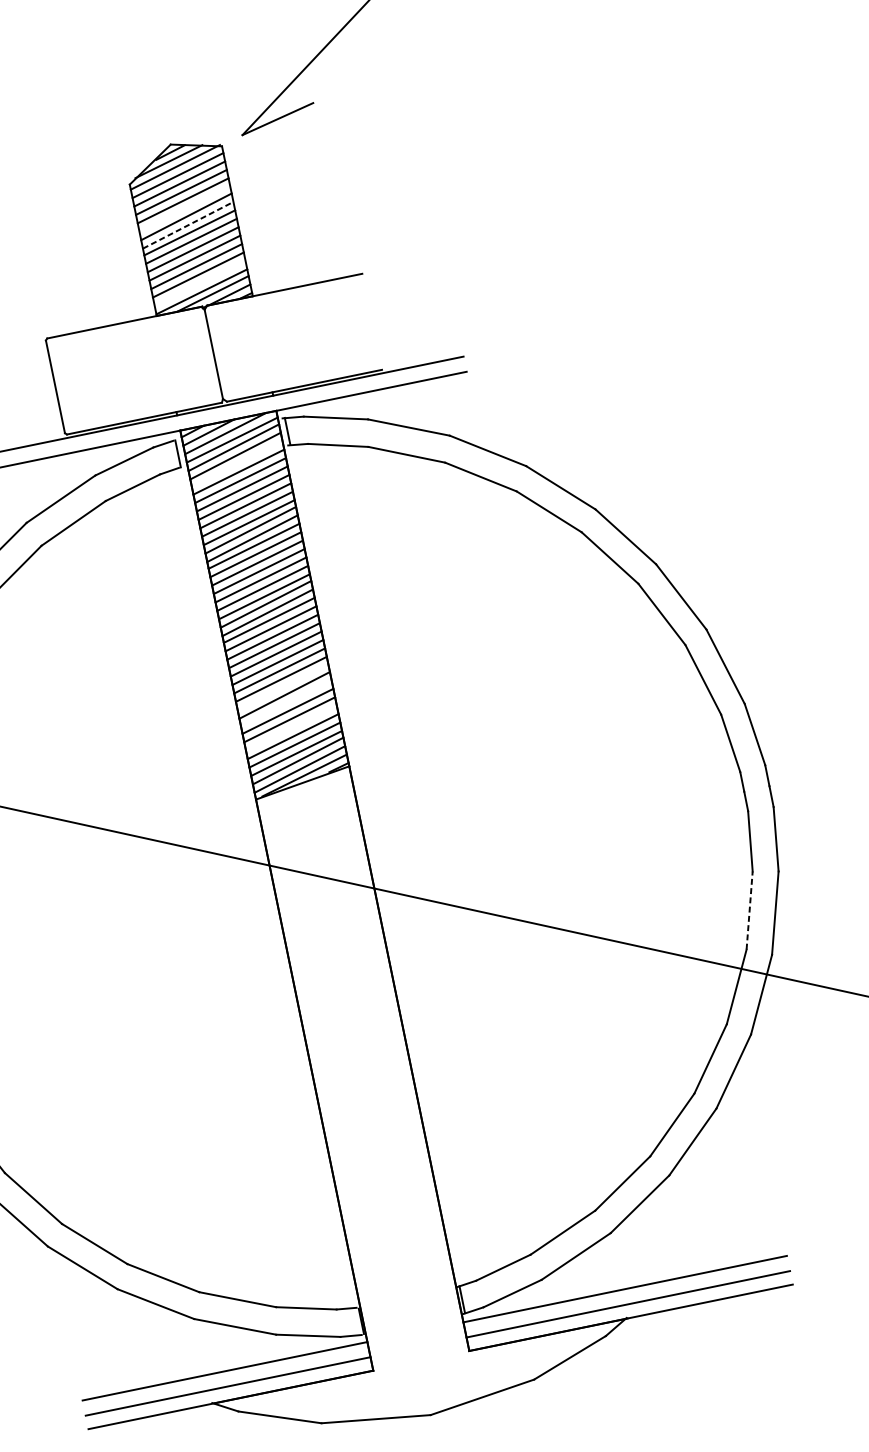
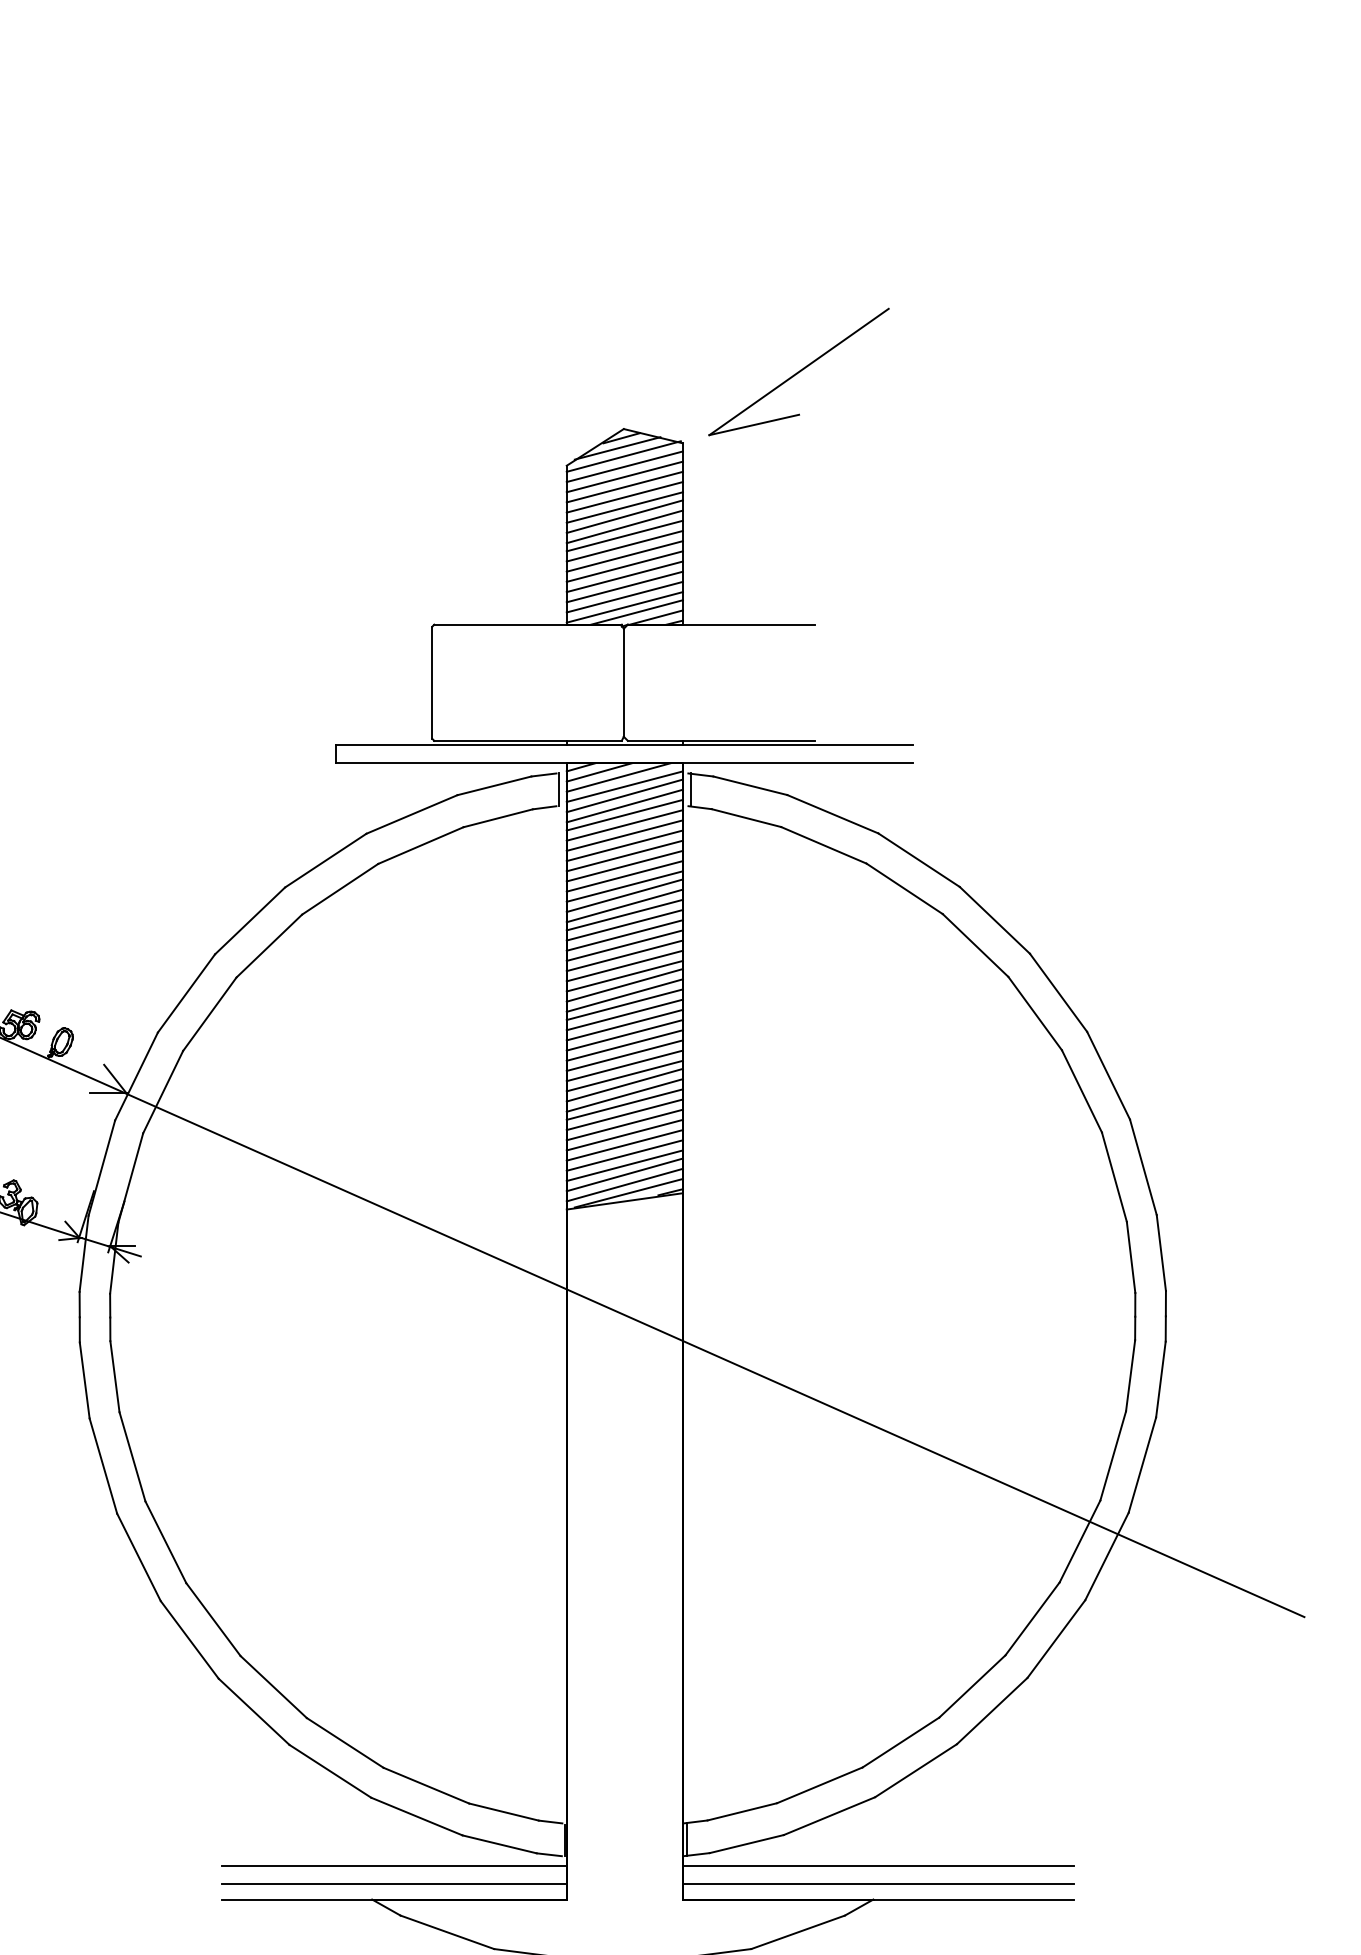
line: (184, 209) -> (624, 507), added
line: (188, 224) -> (625, 526), dashed -> solid
line: (199, 282) -> (624, 596), added
line: (236, 463) -> (624, 814), added
line: (282, 686) -> (624, 1084), added
line: (285, 702) -> (624, 1104), added
line: (291, 727) -> (624, 1134), added
line: (749, 910) -> (1113, 1455), dashed -> solid

